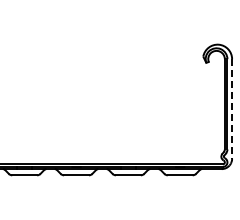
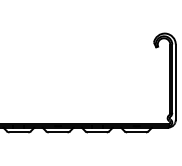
line: (232, 108) -> (176, 81), dashed -> solid

